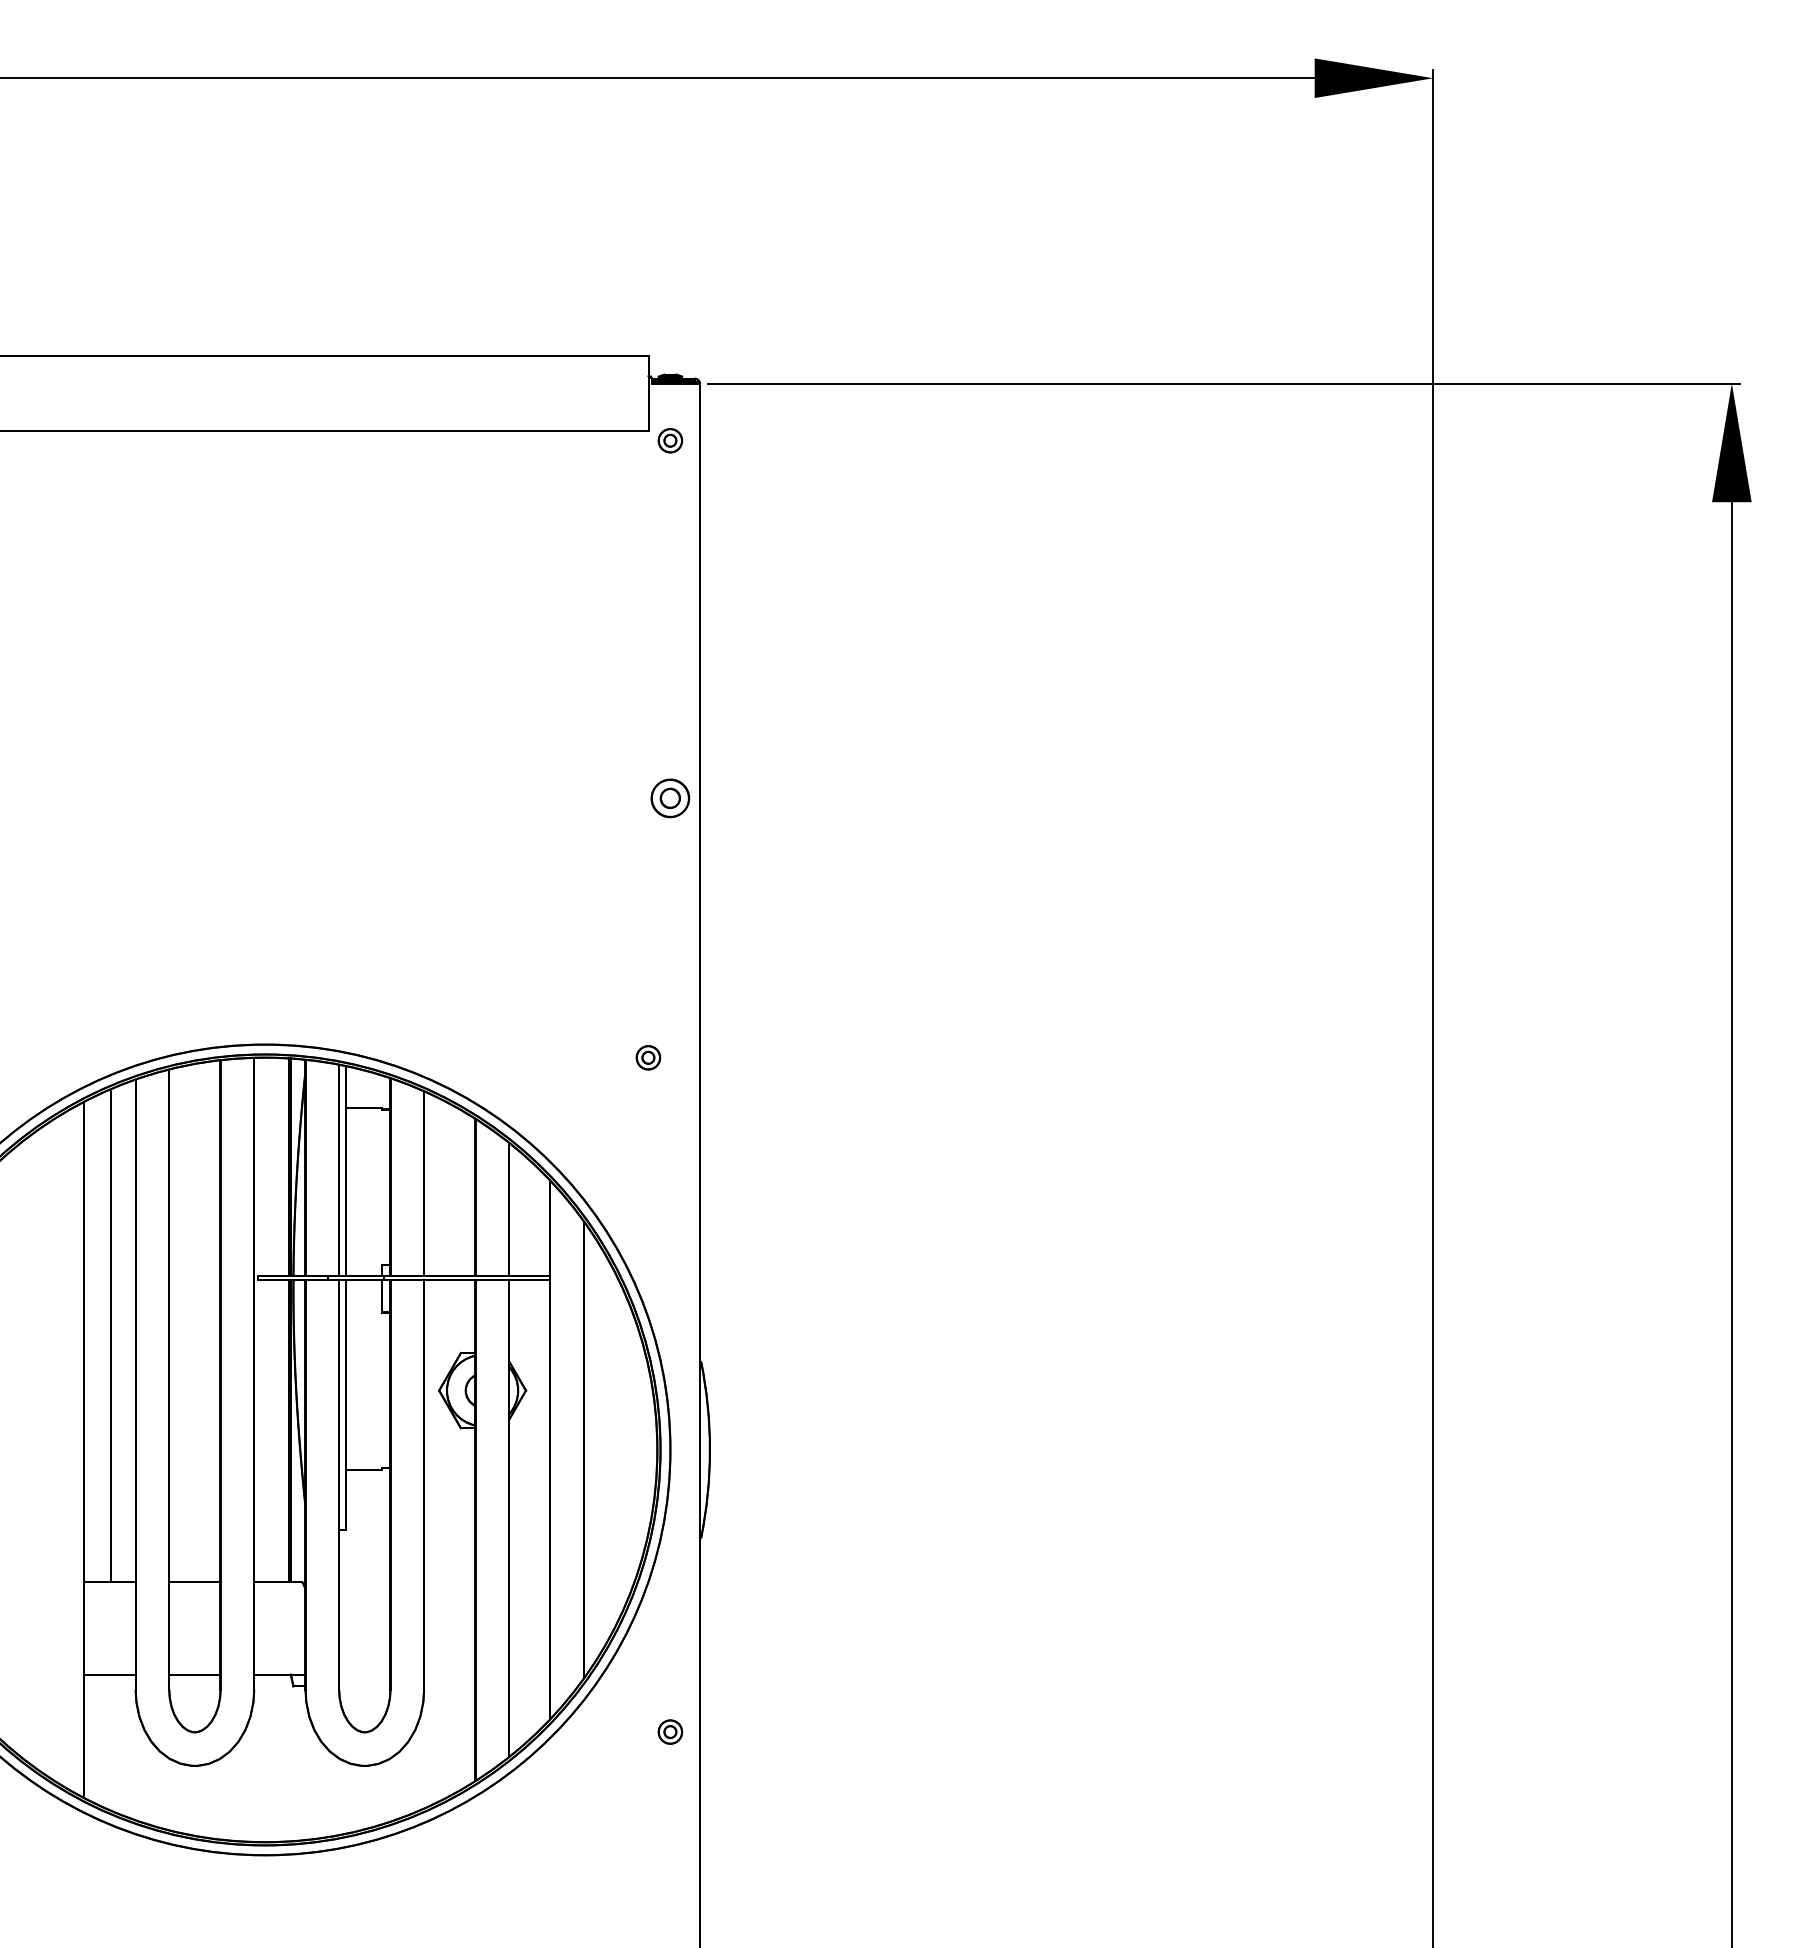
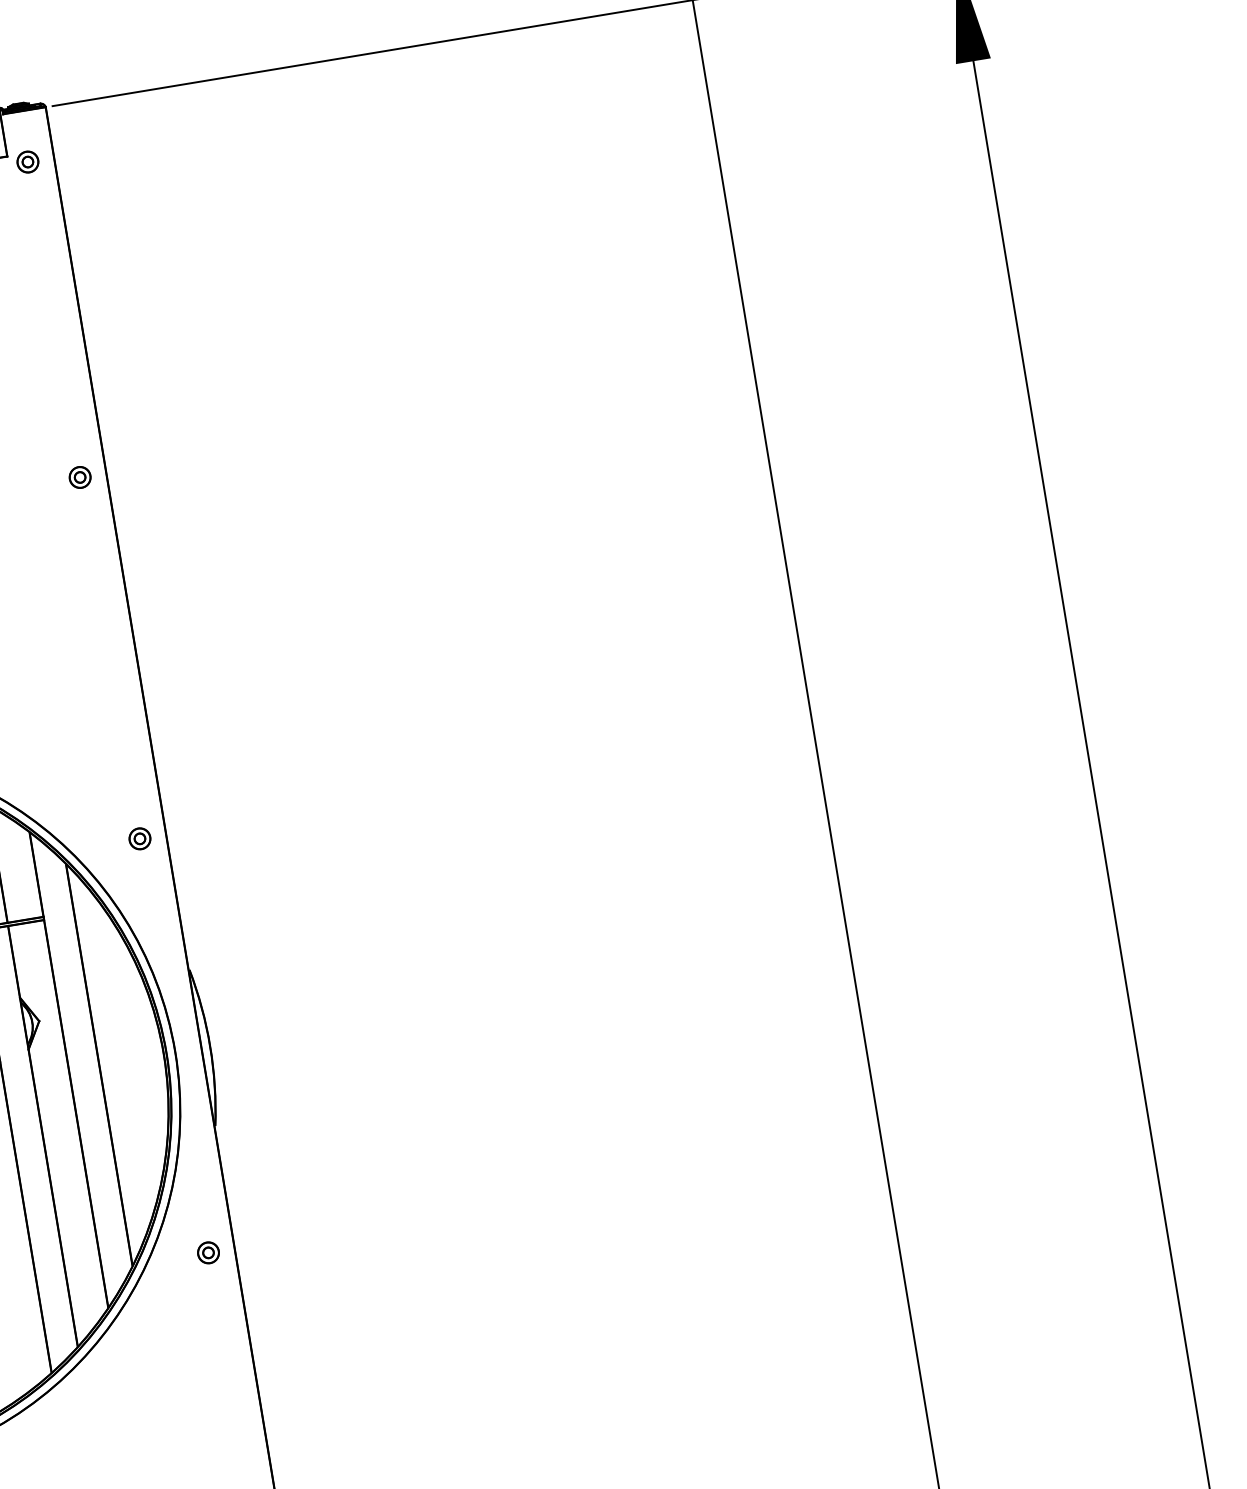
part: (670, 797) -> (80, 476), size x0.62
part: (648, 1057) -> (140, 838), moved
part: (670, 1731) -> (208, 1252), moved

